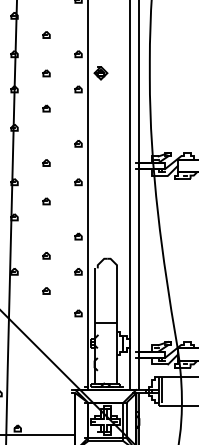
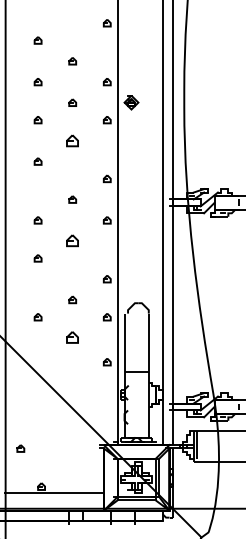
part: (46, 108) -> (72, 140), size x1.6
part: (46, 201) -> (72, 241), size x1.6
part: (46, 291) -> (72, 338), size x1.6

